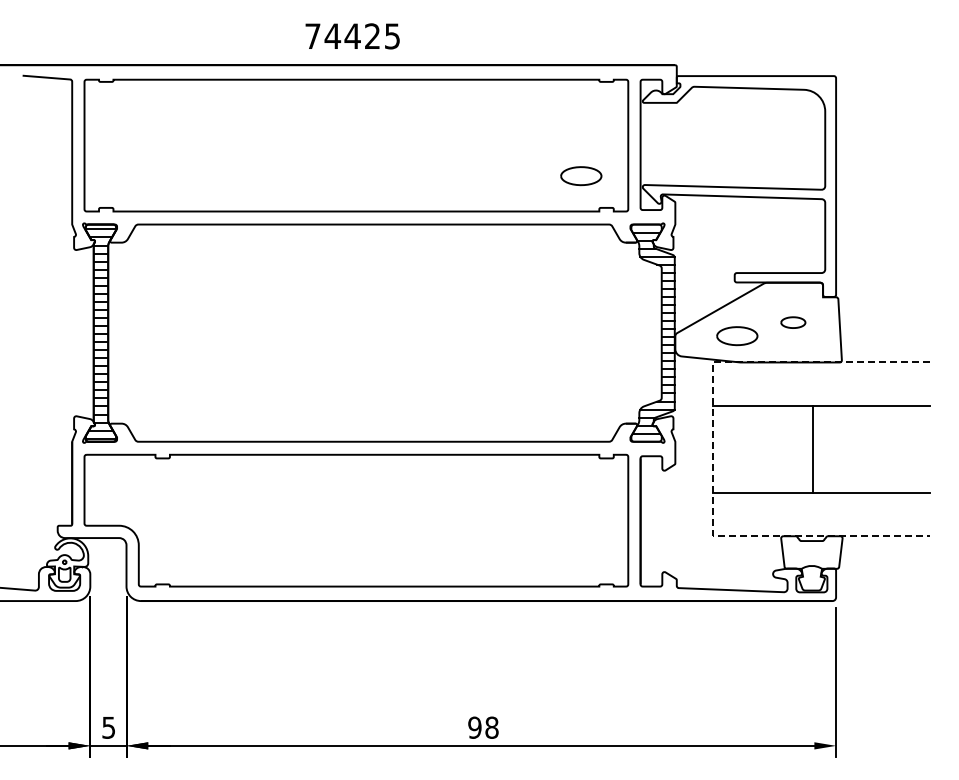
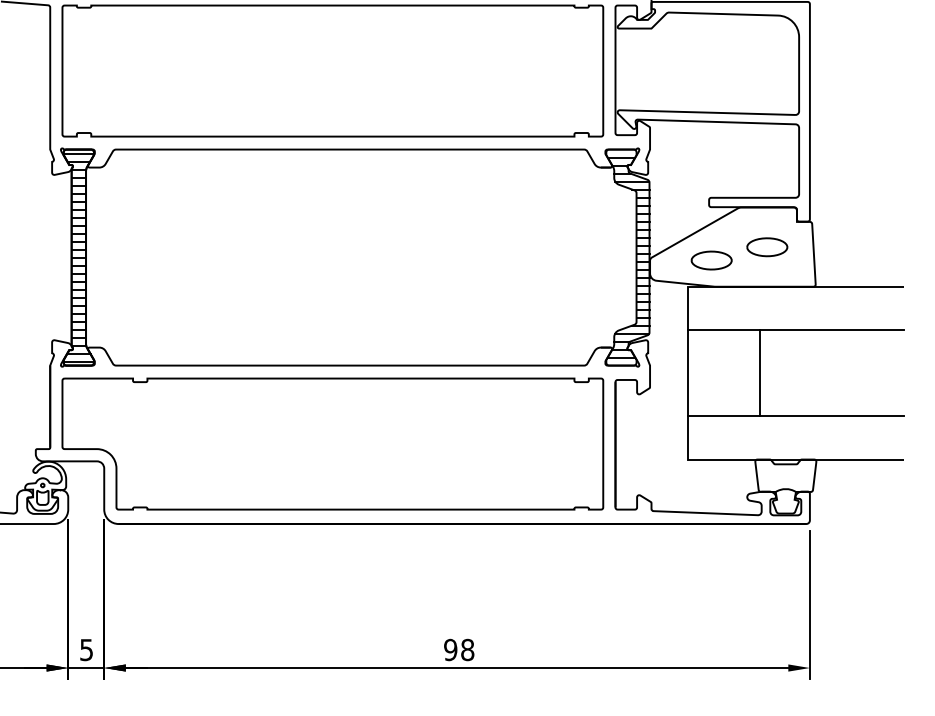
part: (581, 176) -> (556, 101), removed
part: (793, 322) -> (767, 246), size x1.67
line: (813, 448) -> (759, 372), moved
line: (713, 449) -> (688, 373), dashed -> solid

